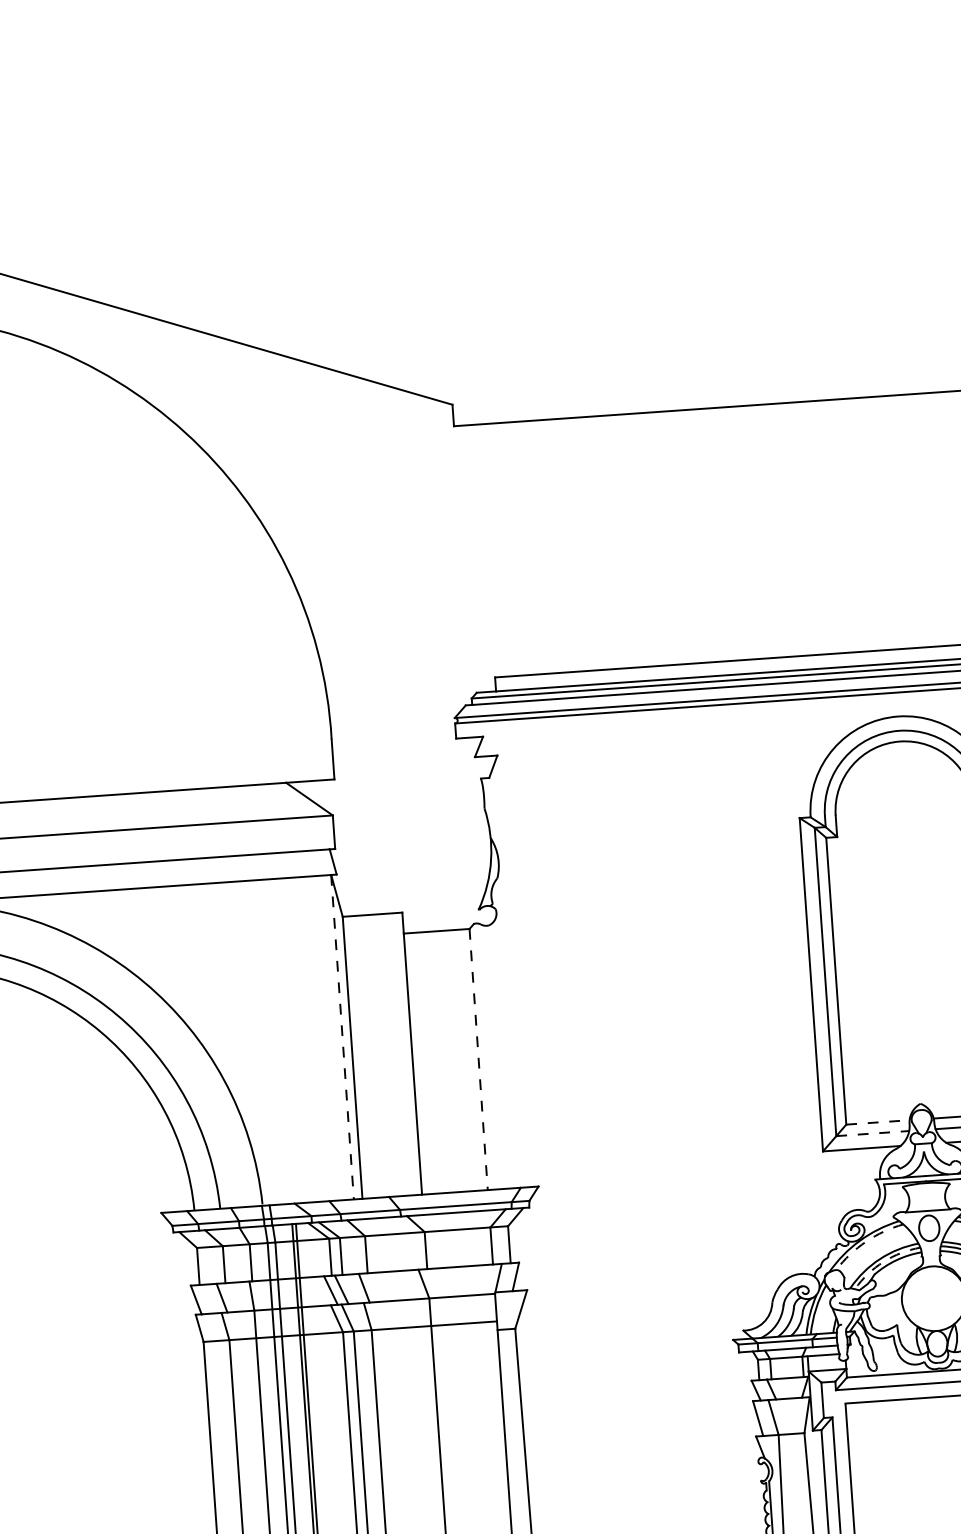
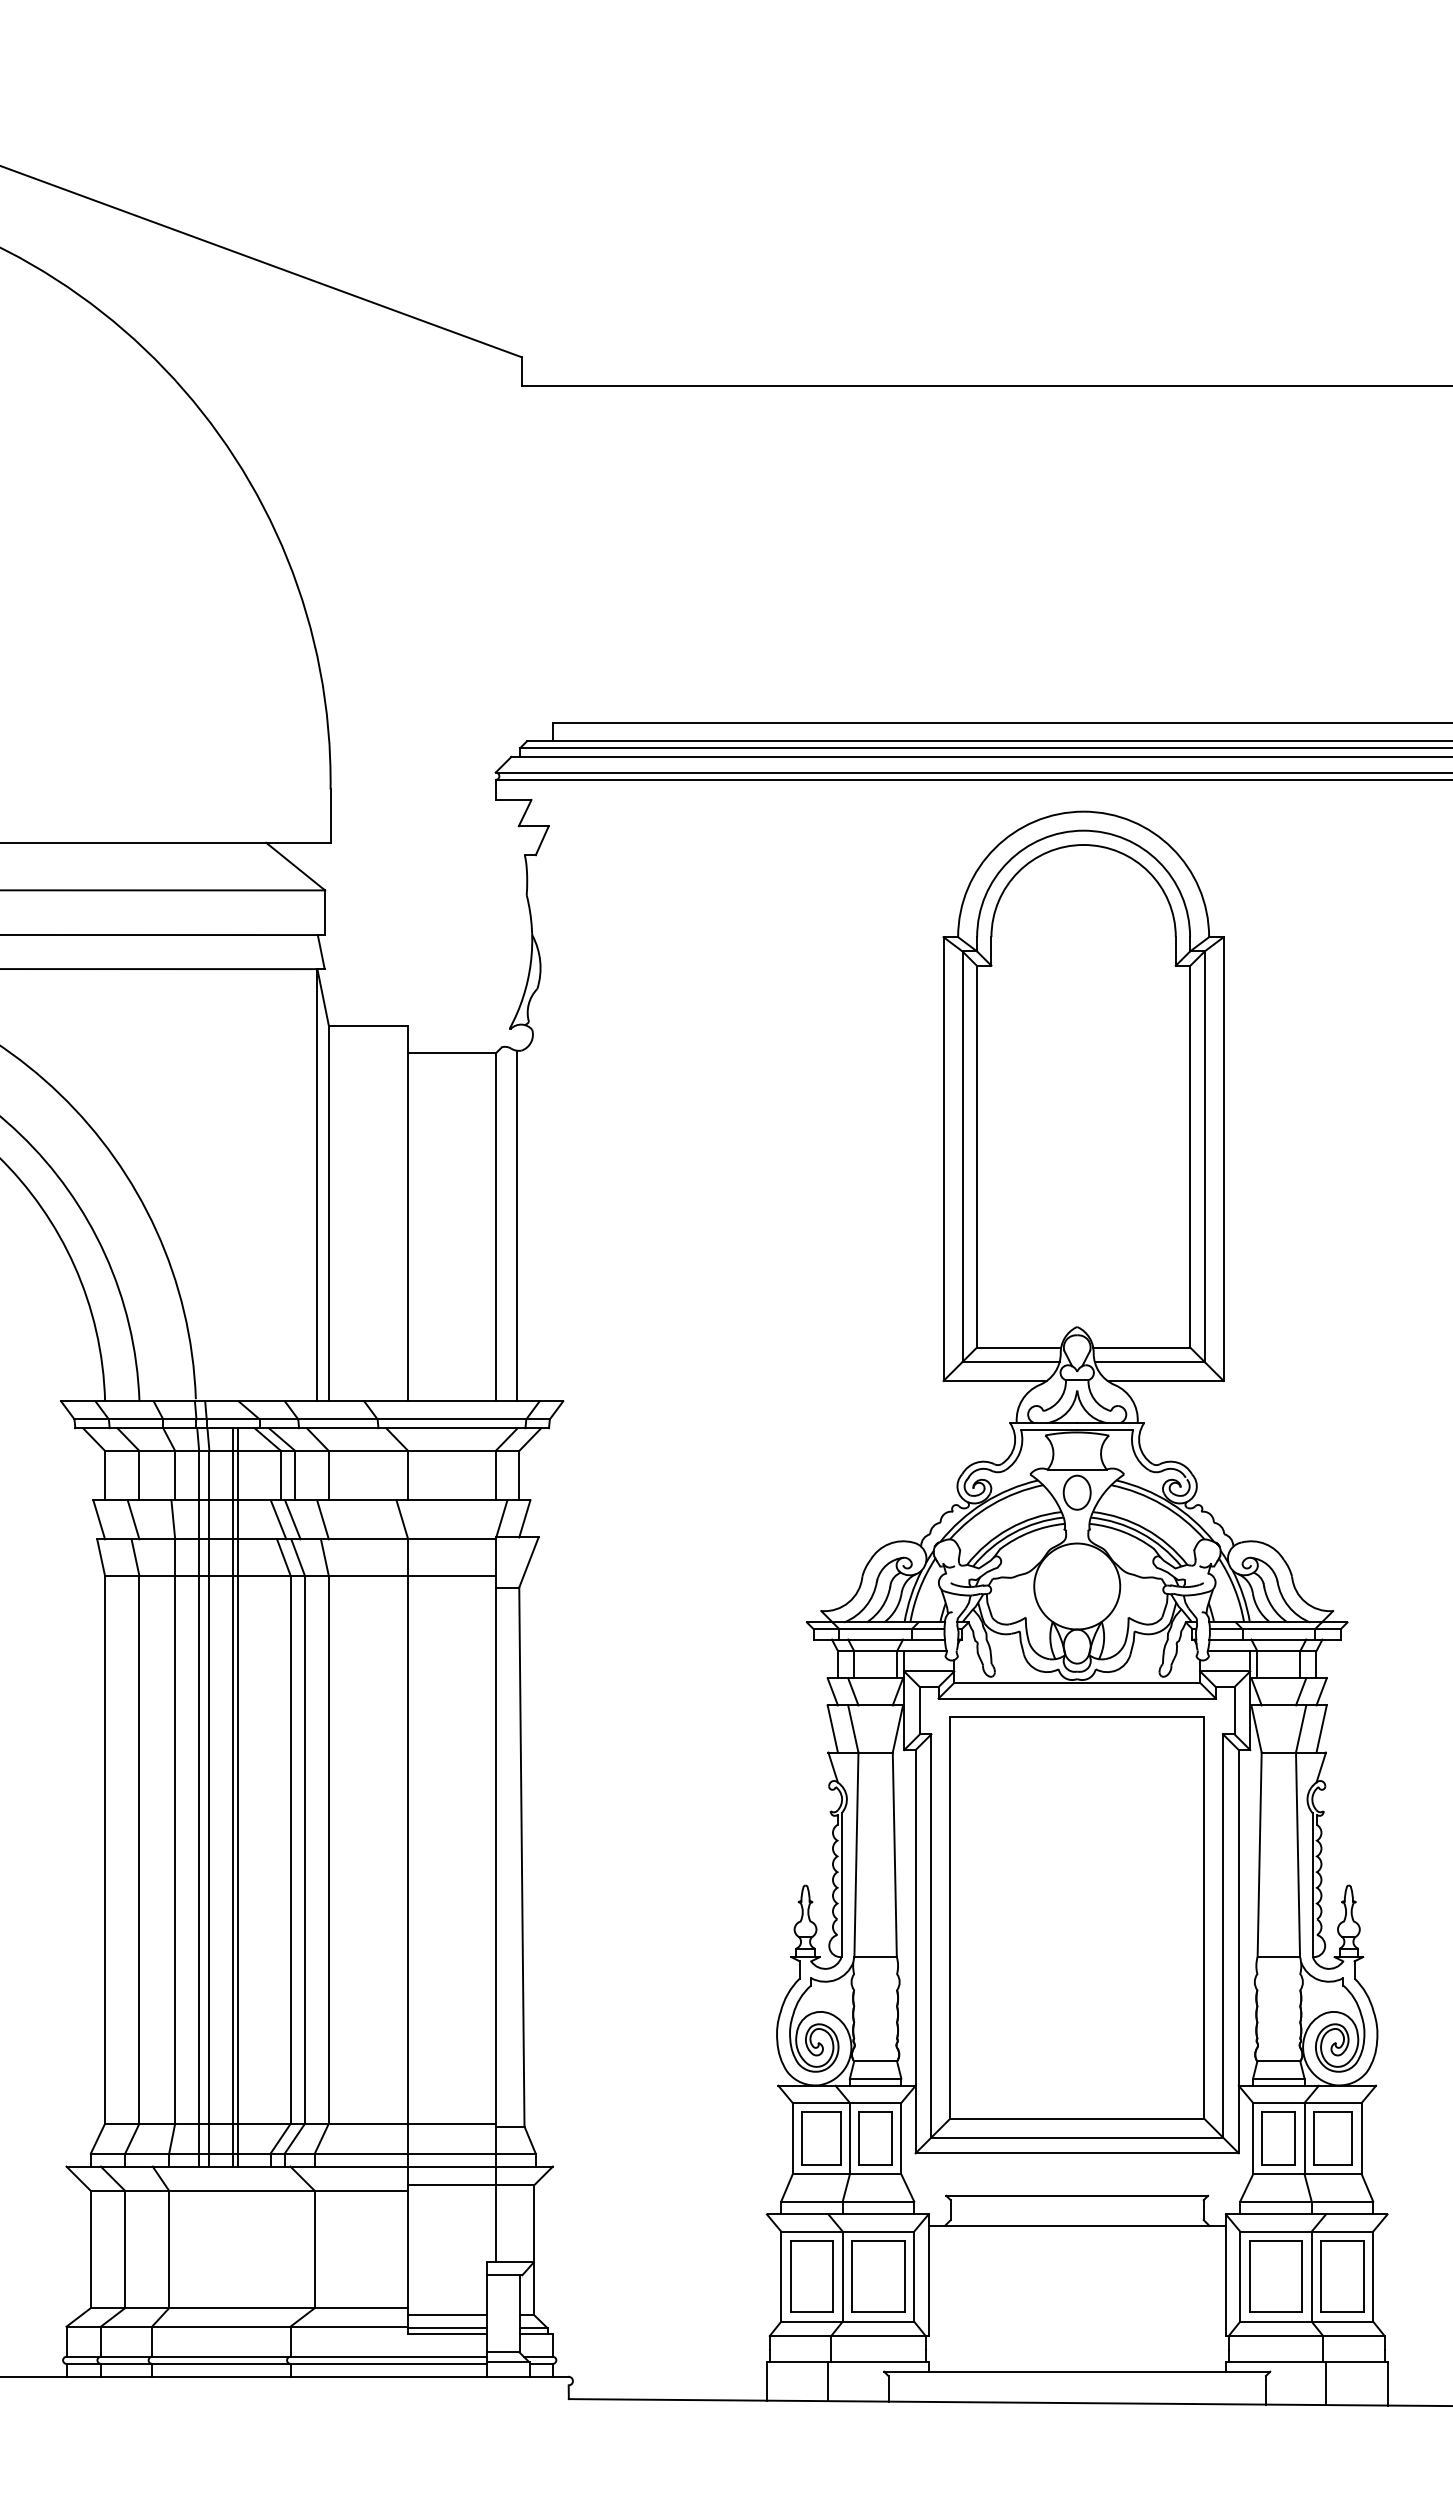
line: (342, 1037) -> (317, 1185), dashed -> solid
line: (494, 1057) -> (517, 1225), added
line: (478, 1059) -> (495, 1227), dashed -> solid
line: (878, 1122) -> (1019, 1347), dashed -> solid
line: (873, 1133) -> (1011, 1361), dashed -> solid
arc: (866, 1241) -> (992, 1504), dashed -> solid
arc: (883, 1262) -> (1013, 1533), dashed -> solid

